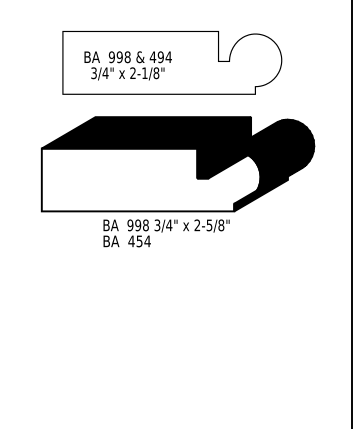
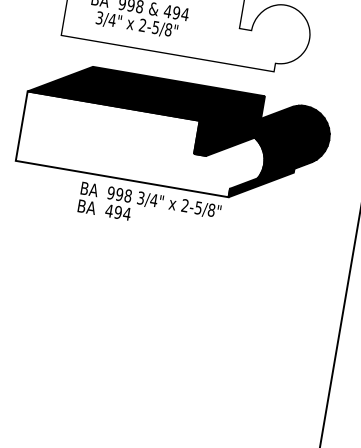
text: (144, 73) -> (155, 27), 2-1/8" -> 2-5/8"
text: (139, 240) -> (118, 211), 454 -> 494

